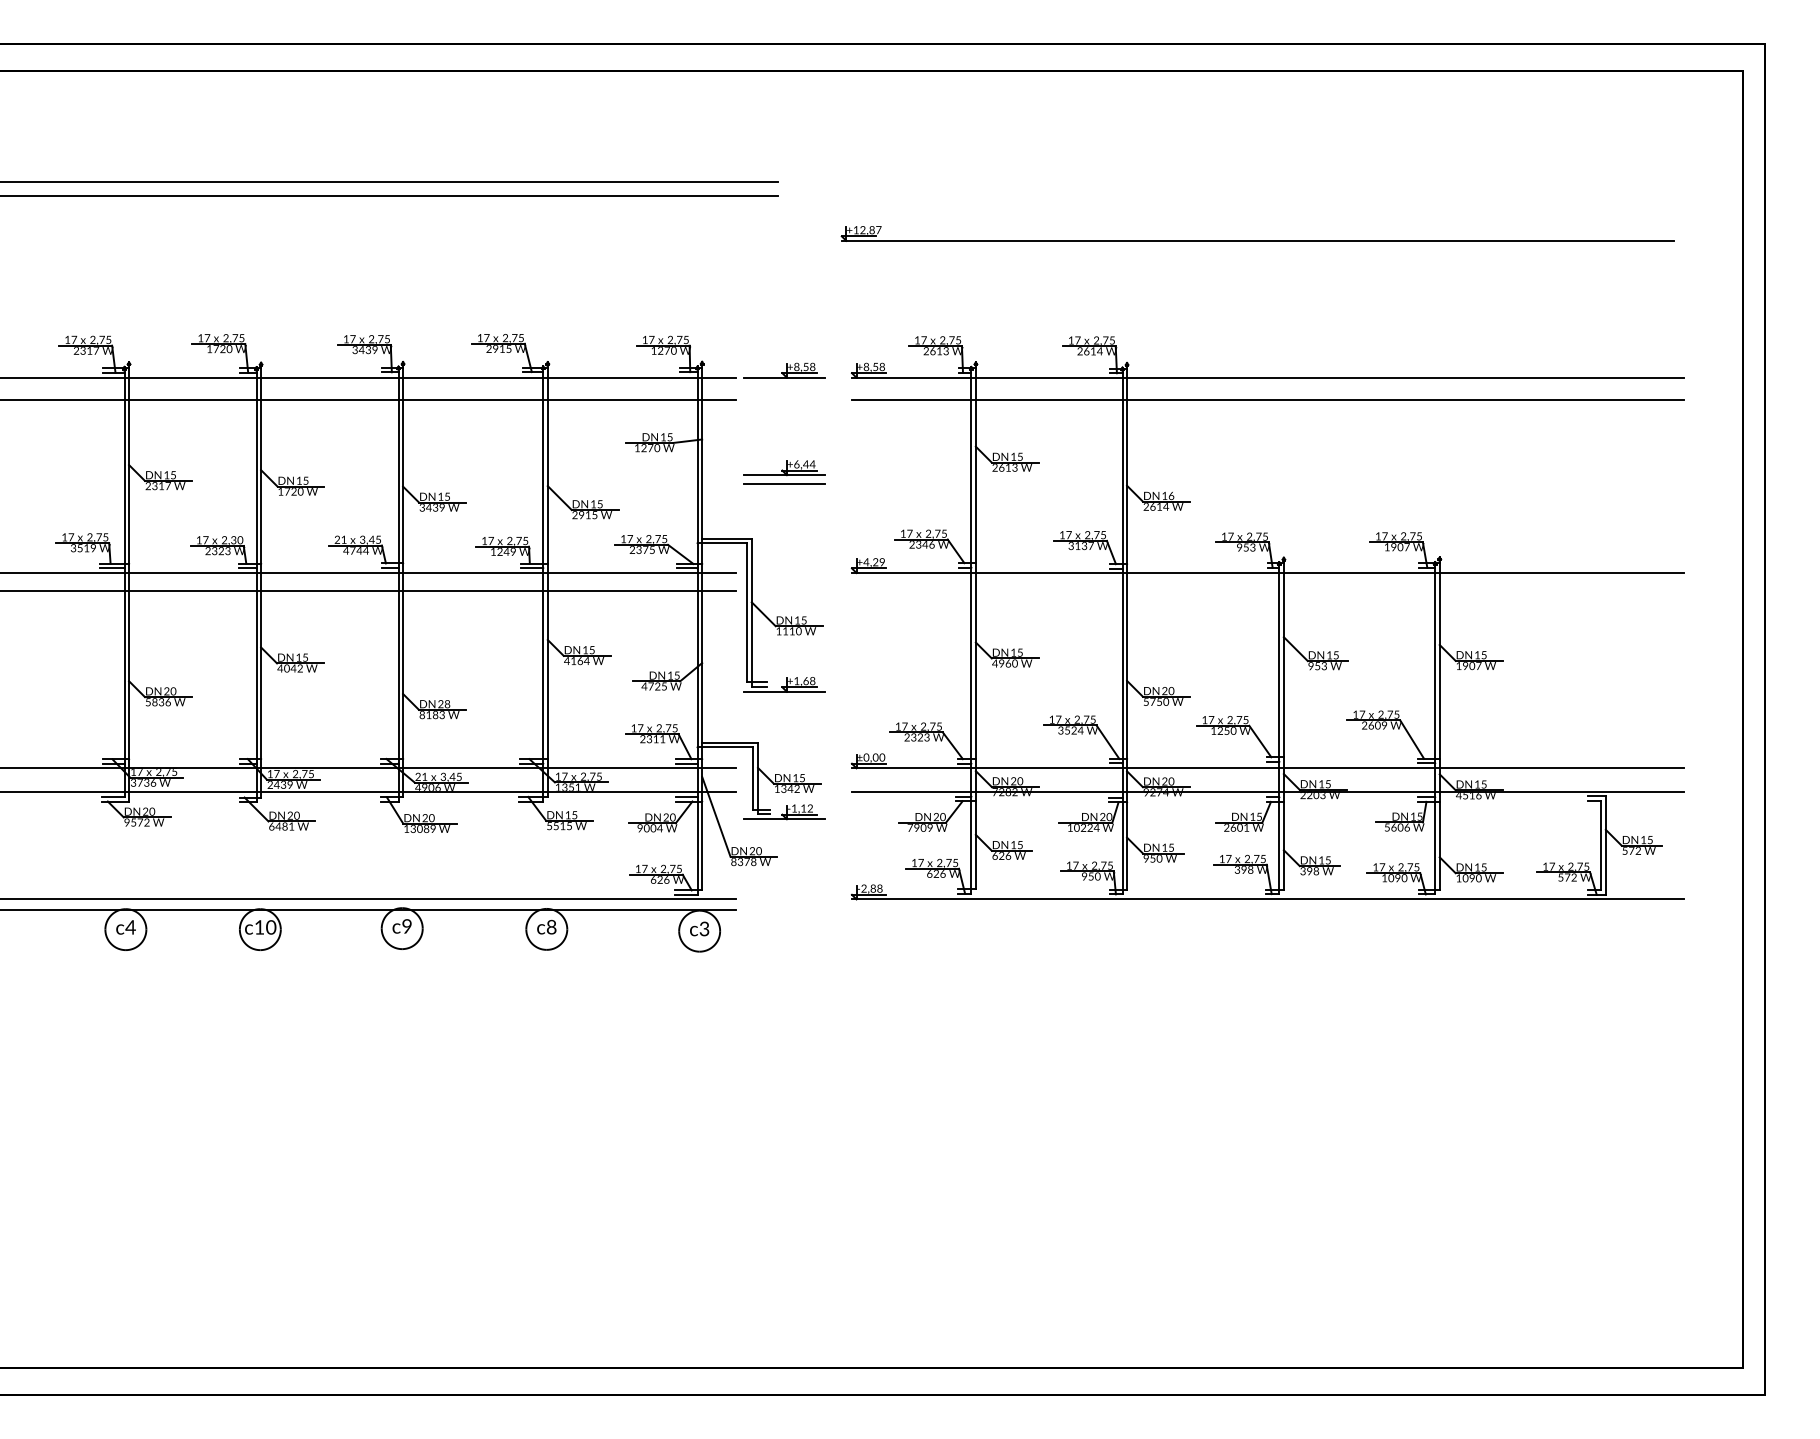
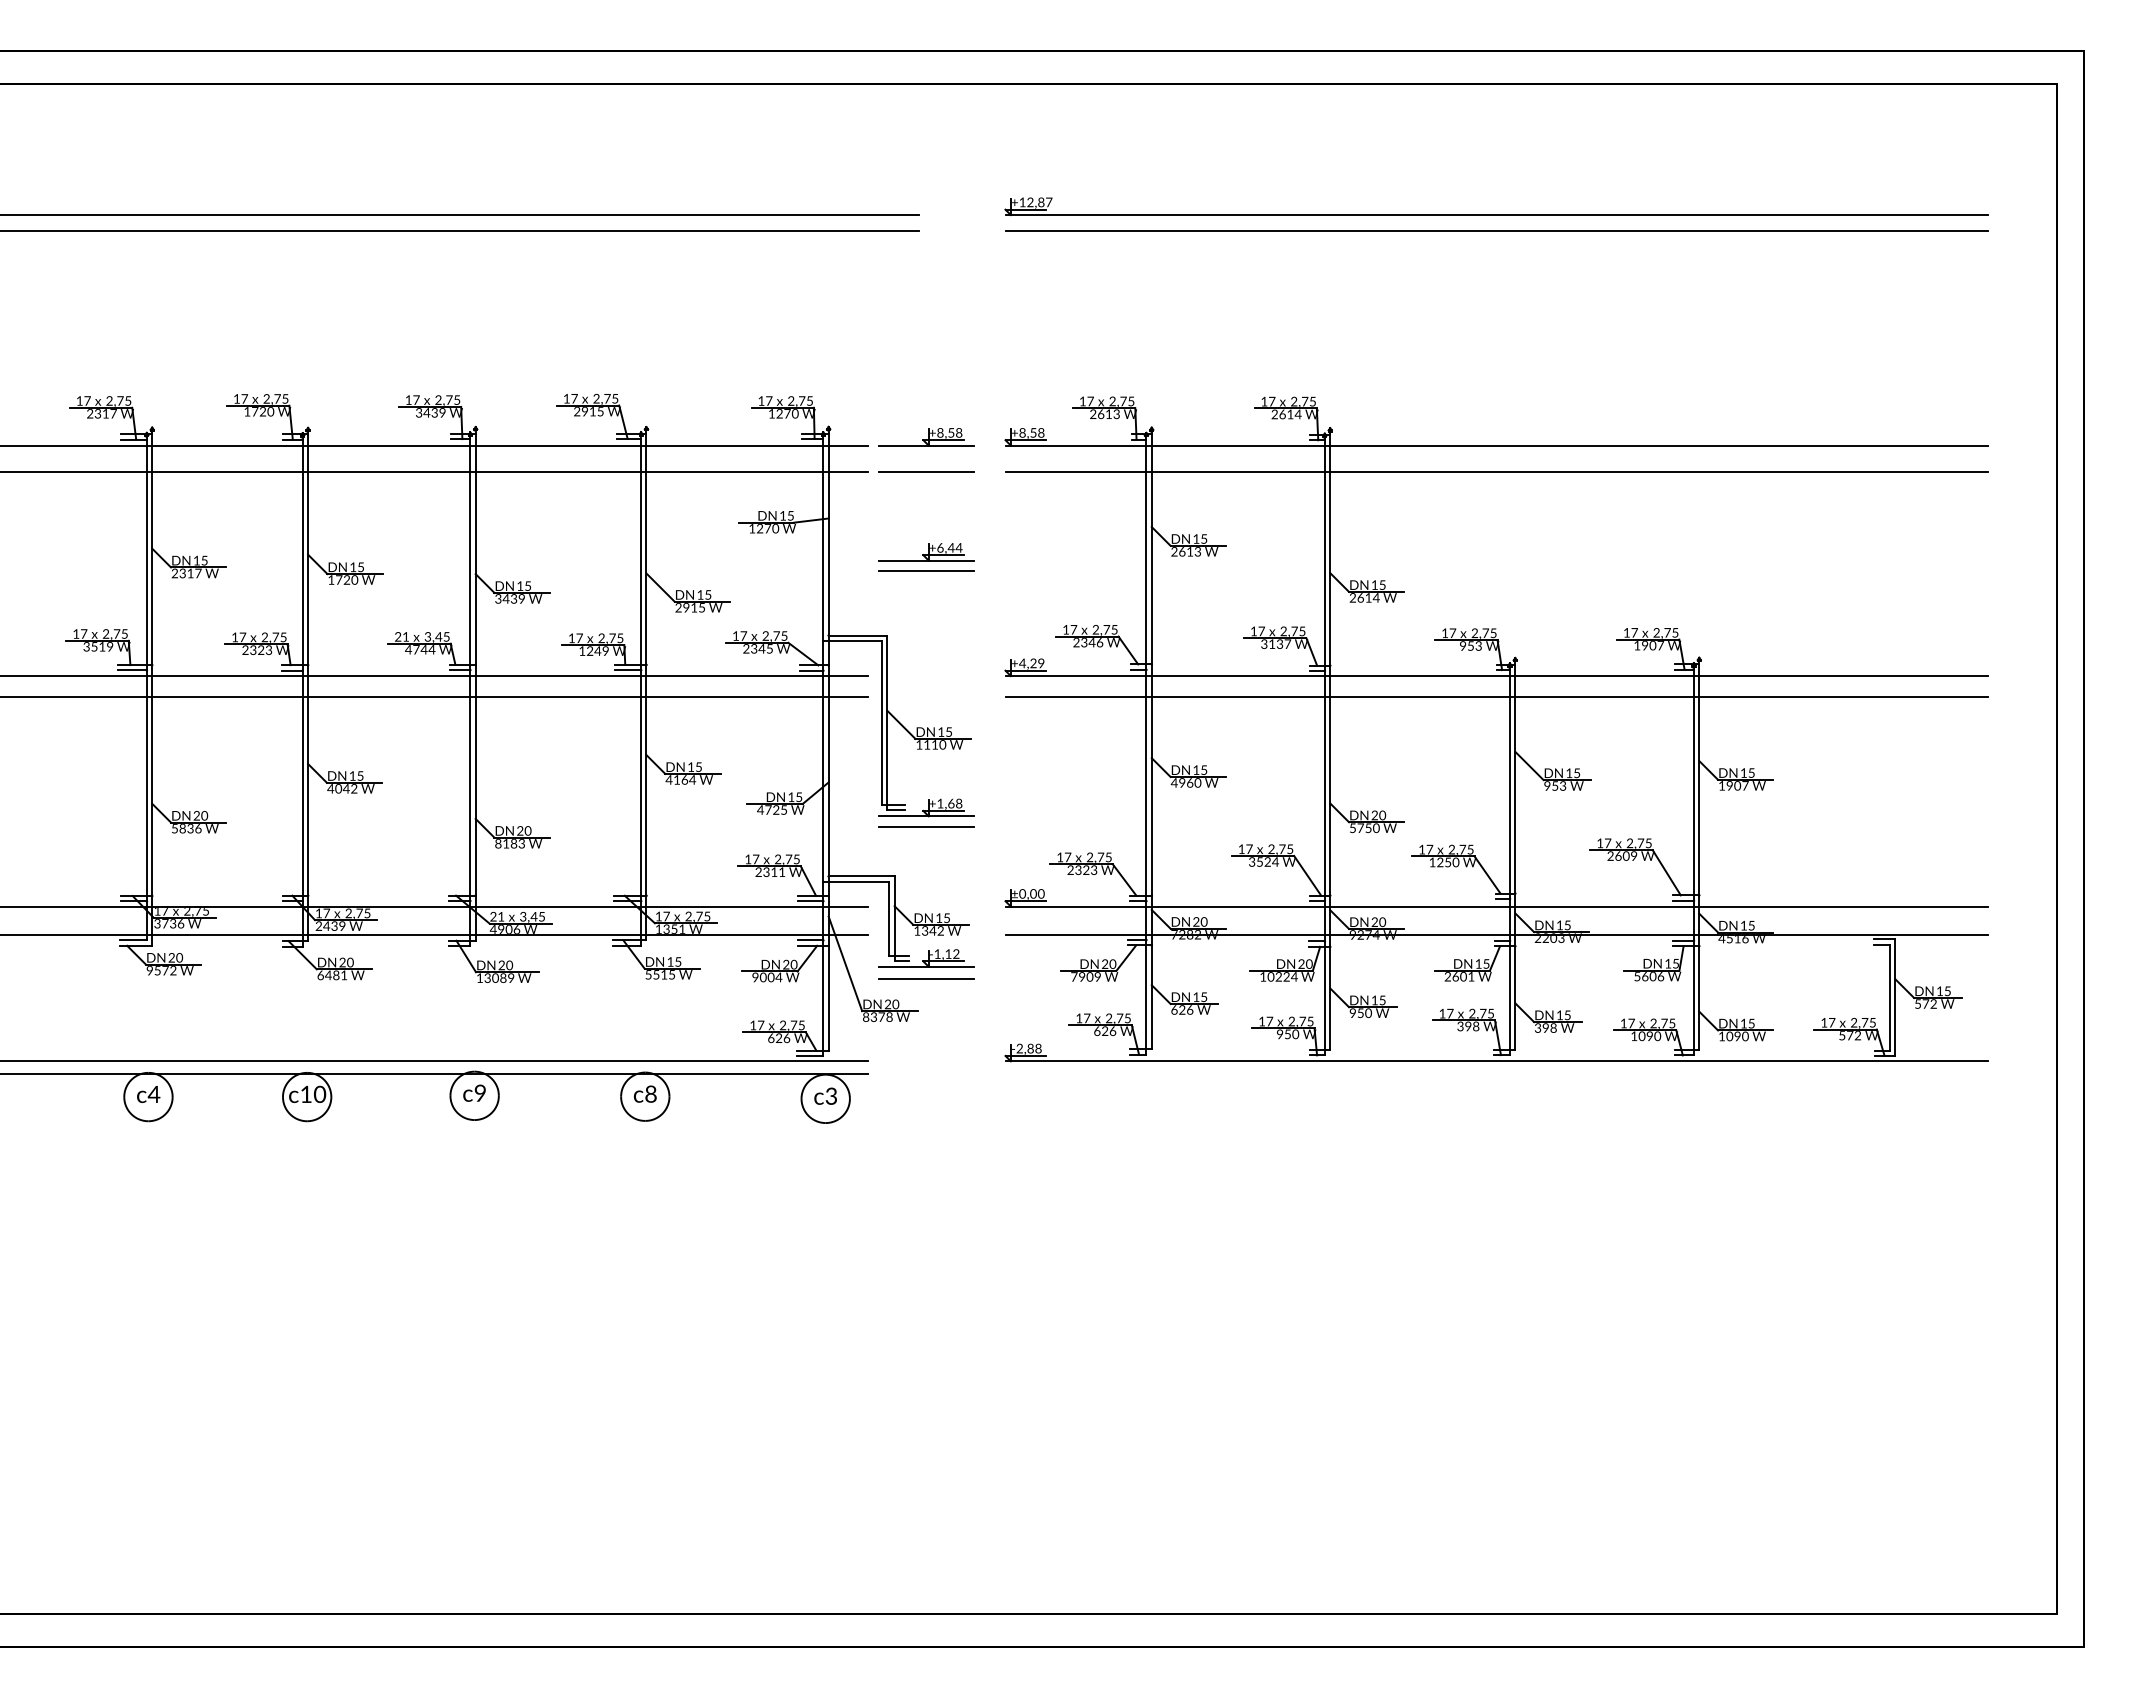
line: (1267, 196) -> (1496, 231), added
part: (1257, 240) -> (1496, 214), moved
line: (785, 400) -> (926, 472), added
text: (1171, 495) -> (1382, 584), 16 -> 15
text: (236, 540) -> (279, 637), 2,30 -> 2,75
text: (645, 549) -> (761, 648), 2375 -> 2345
line: (1267, 591) -> (1496, 697), added
line: (785, 701) -> (926, 827), added
text: (447, 704) -> (527, 831), 28 -> 20
line: (785, 830) -> (926, 979), added

